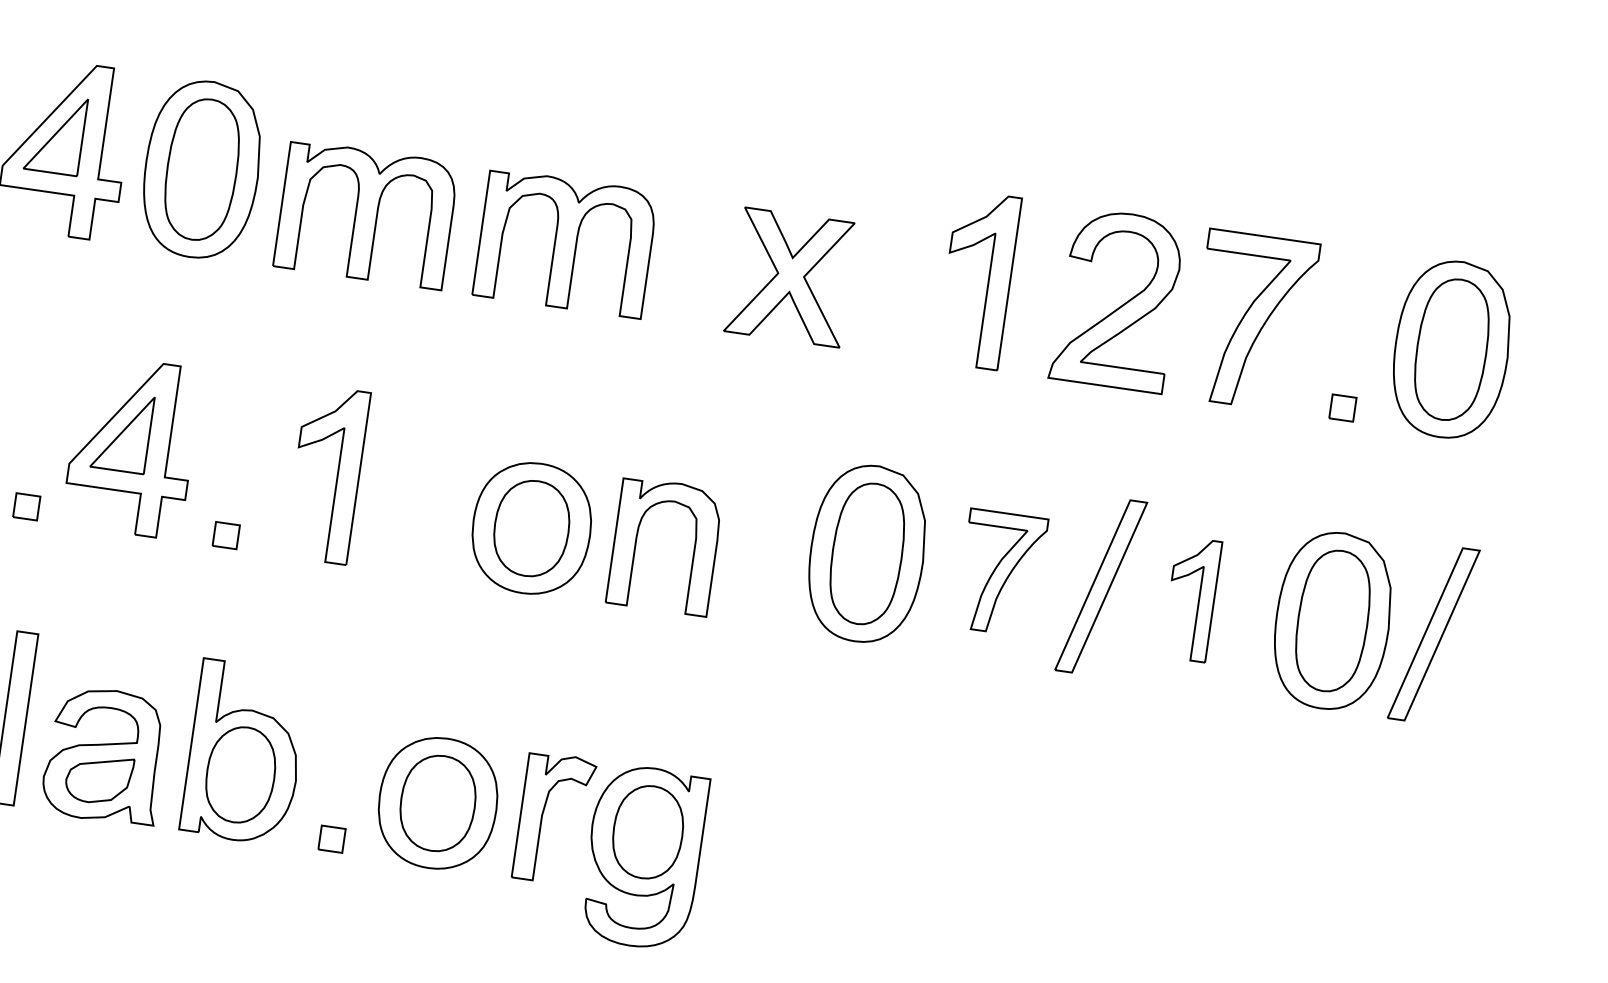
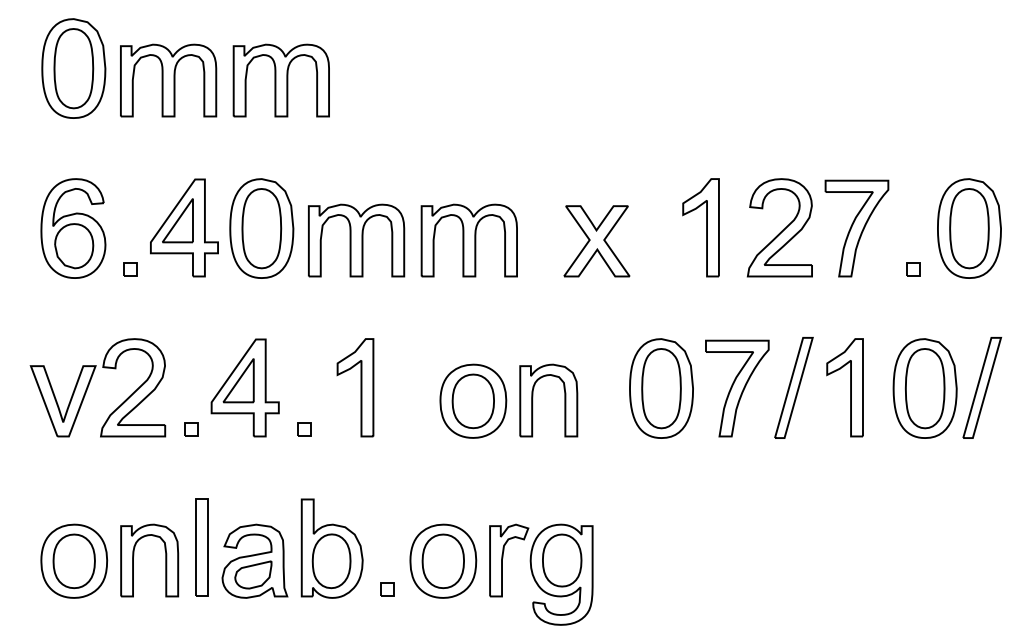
part: (1001, 573) -> (737, 388), size x1.43
part: (1190, 598) -> (844, 387), size x1.43

